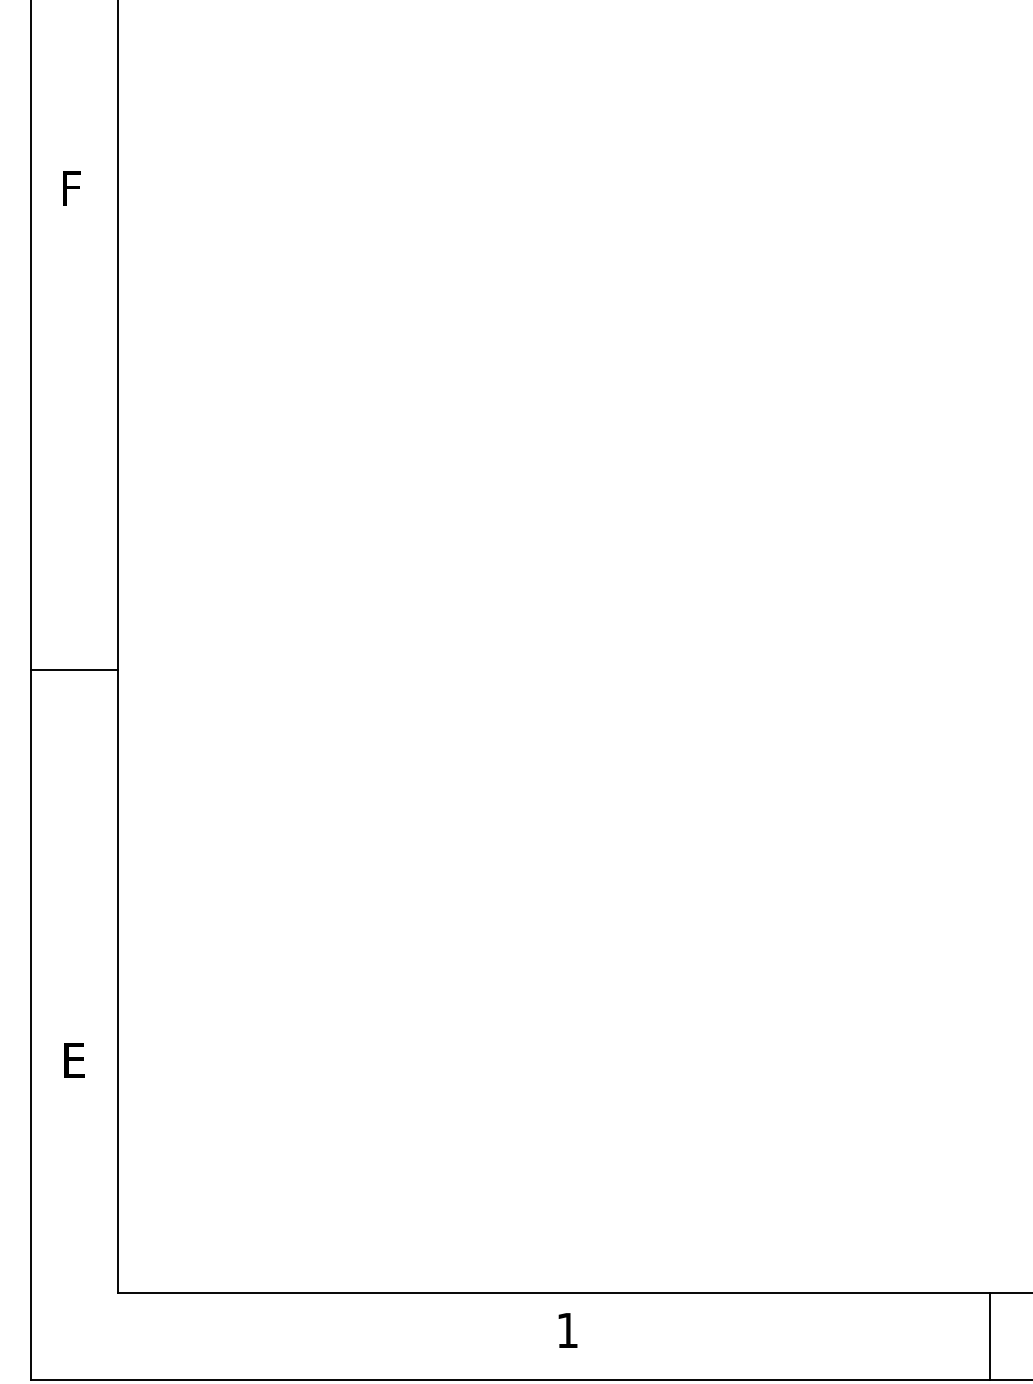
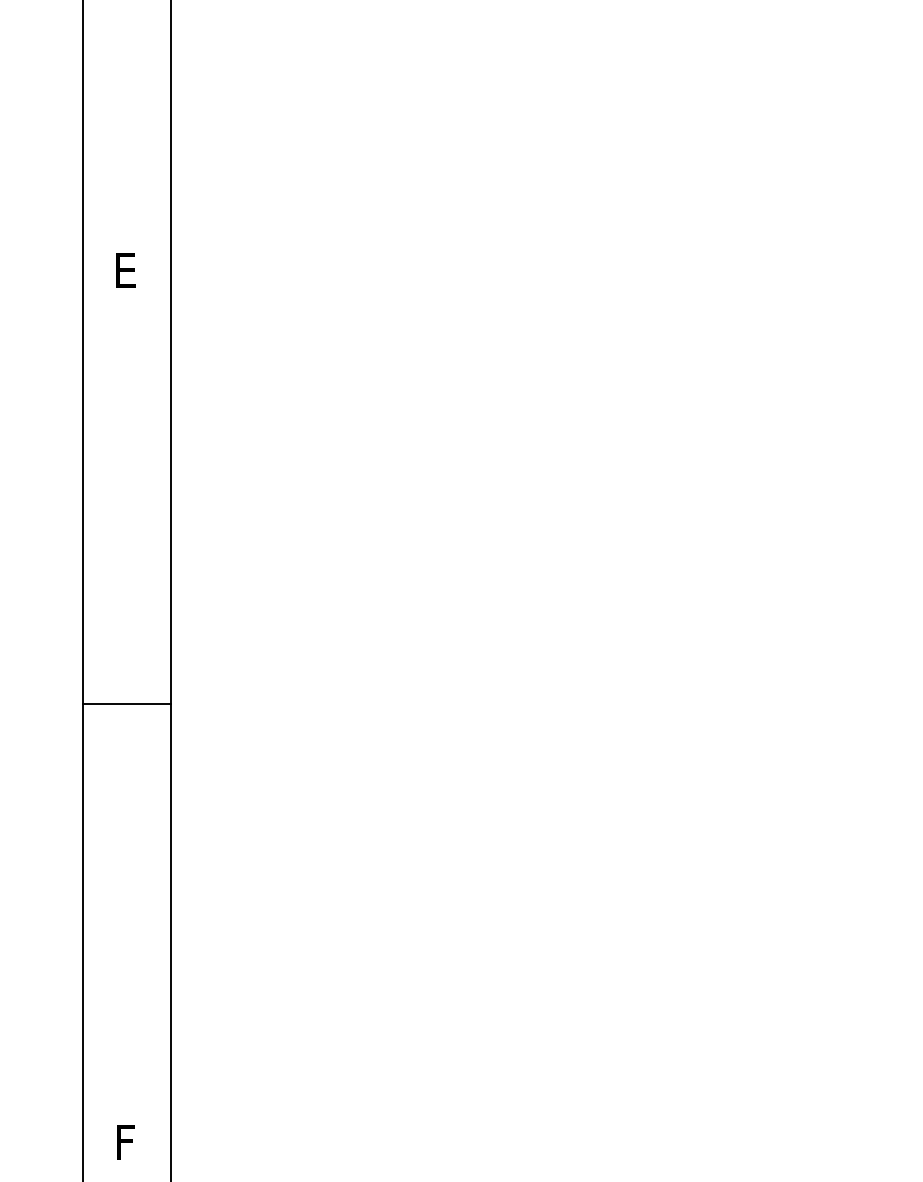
text: (74, 188) -> (126, 270), F -> E
line: (74, 669) -> (126, 703), moved
text: (76, 1060) -> (128, 1142), E -> F

